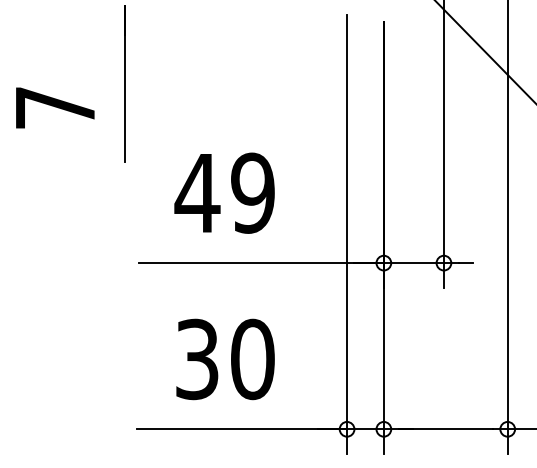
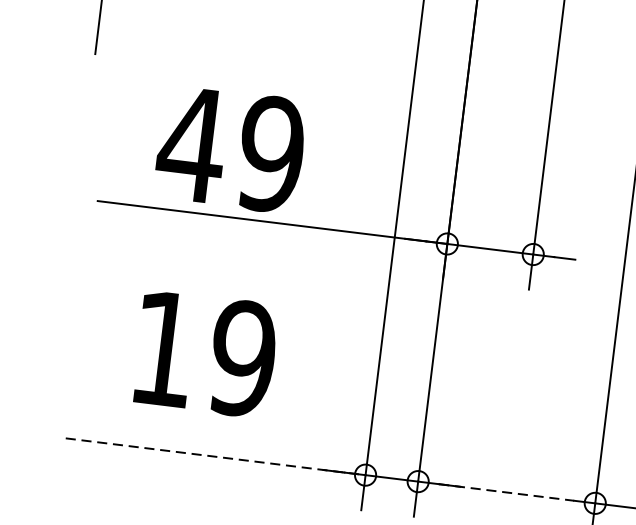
text: (224, 192) -> (230, 148), moved
text: (225, 359) -> (203, 353), 30 -> 19
line: (242, 429) -> (216, 457), solid -> dashed
line: (446, 429) -> (507, 492), solid -> dashed

